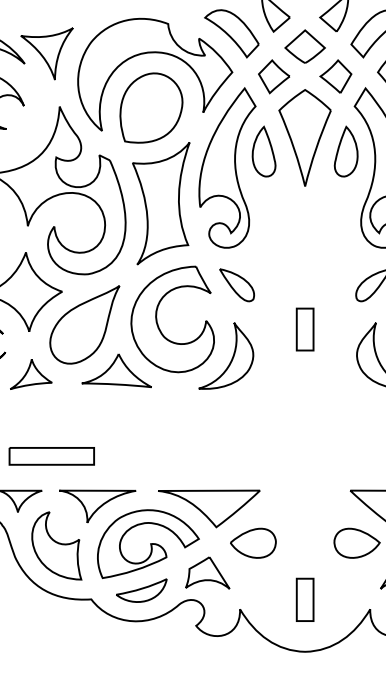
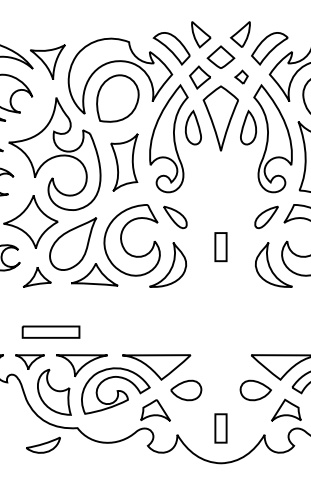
part: (335, 75) -> (241, 76), size x0.6
part: (161, 203) -> (124, 162), size x0.7
part: (141, 589) -> (43, 444), moved

